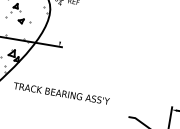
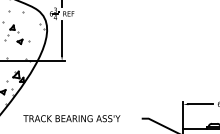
line: (63, 24) -> (62, 38), added
text: (61, 93) -> (71, 118), moved

